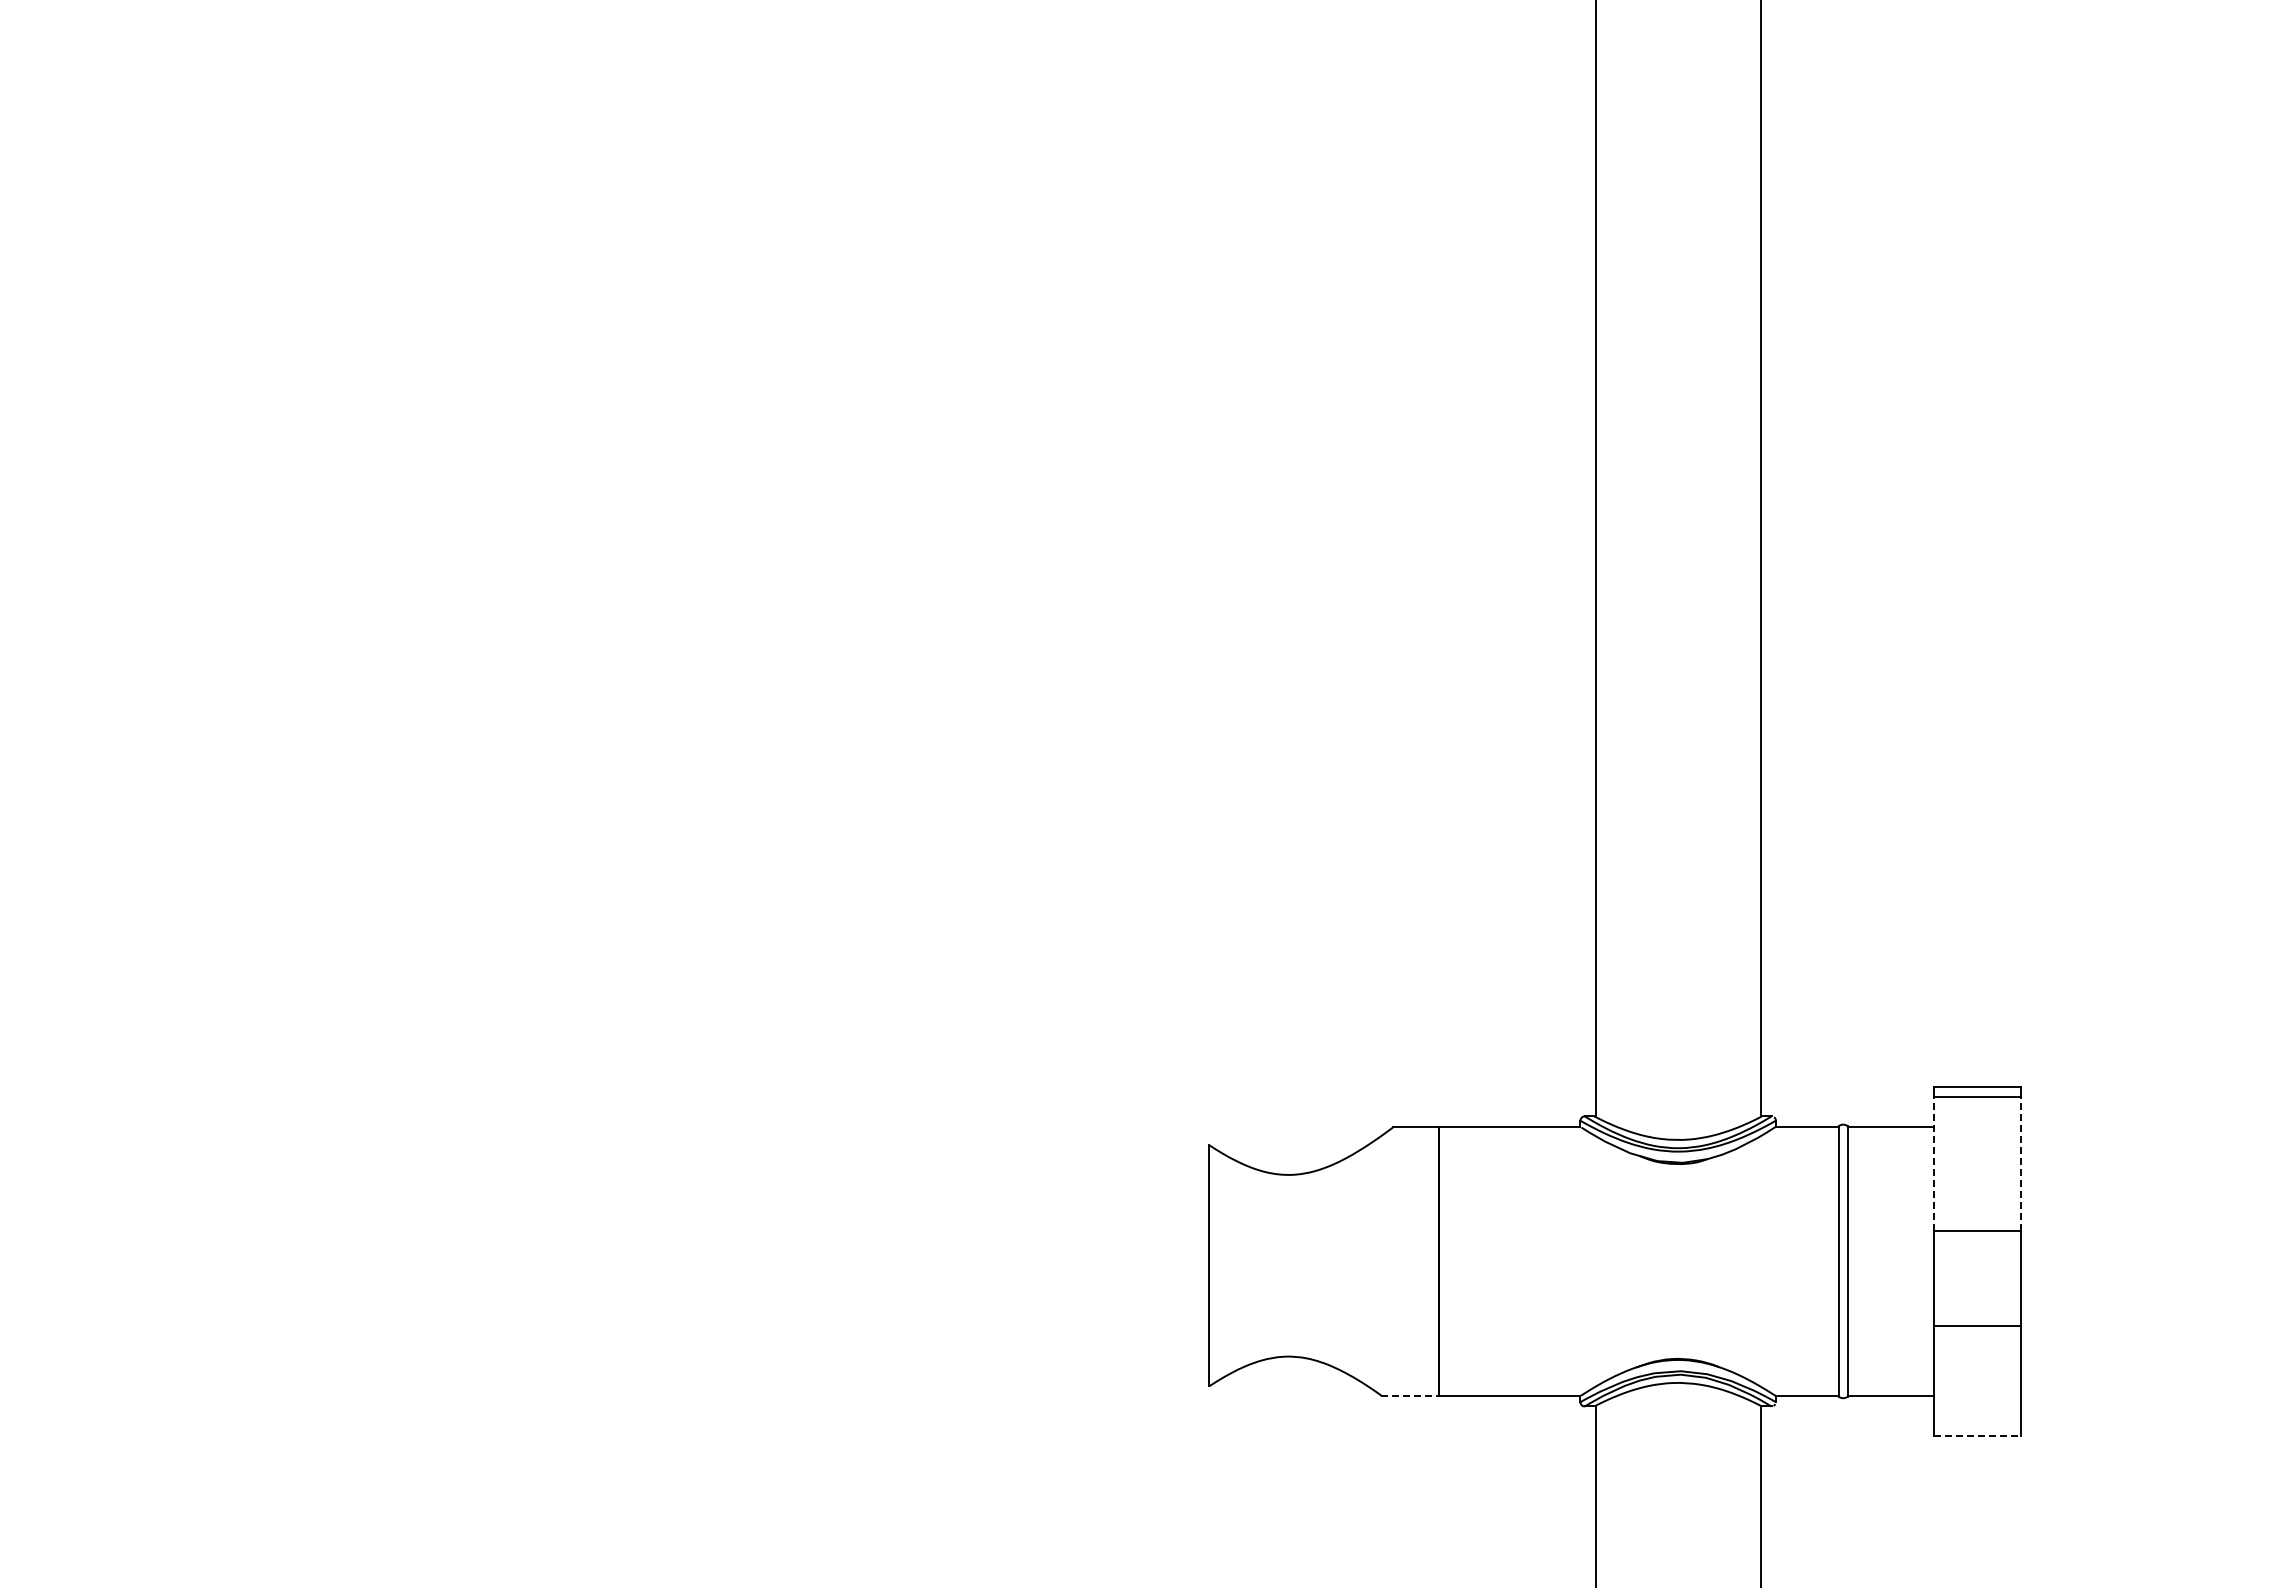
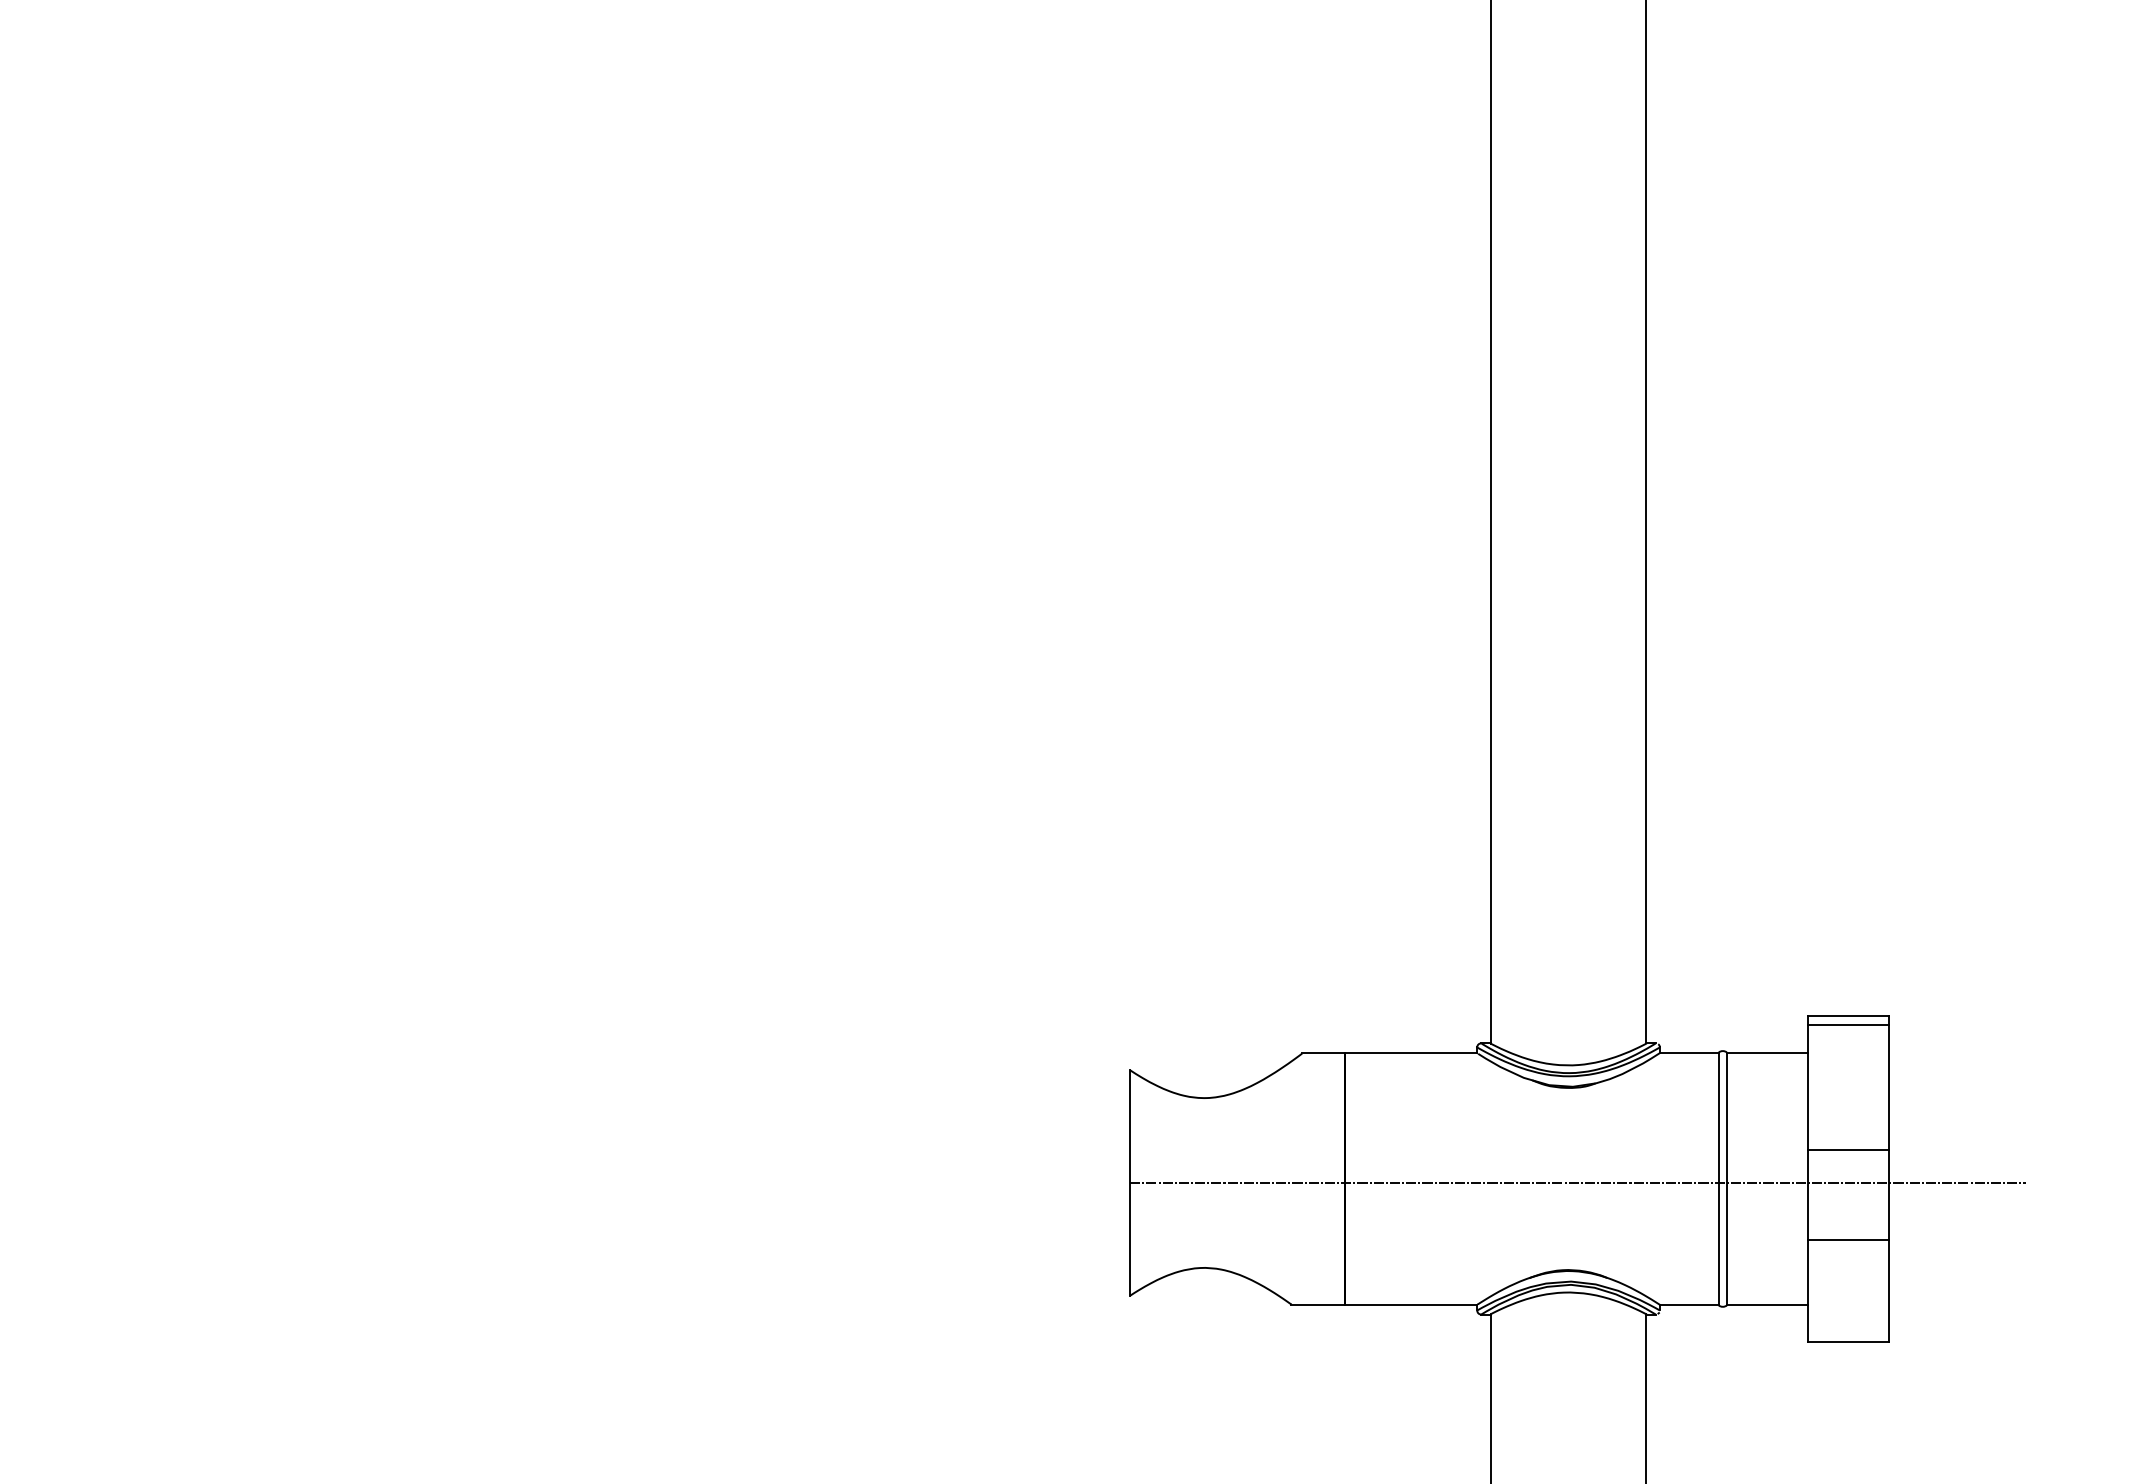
line: (1934, 1163) -> (1808, 1087), dashed -> solid
line: (2021, 1163) -> (1889, 1087), dashed -> solid
line: (1688, 1265) -> (1578, 1182), added
line: (1410, 1396) -> (1318, 1305), dashed -> solid
line: (1978, 1435) -> (1849, 1341), dashed -> solid

